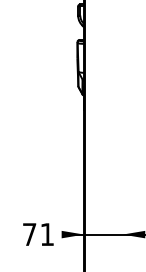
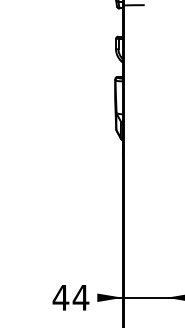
text: (38, 234) -> (70, 297), 71 -> 44

